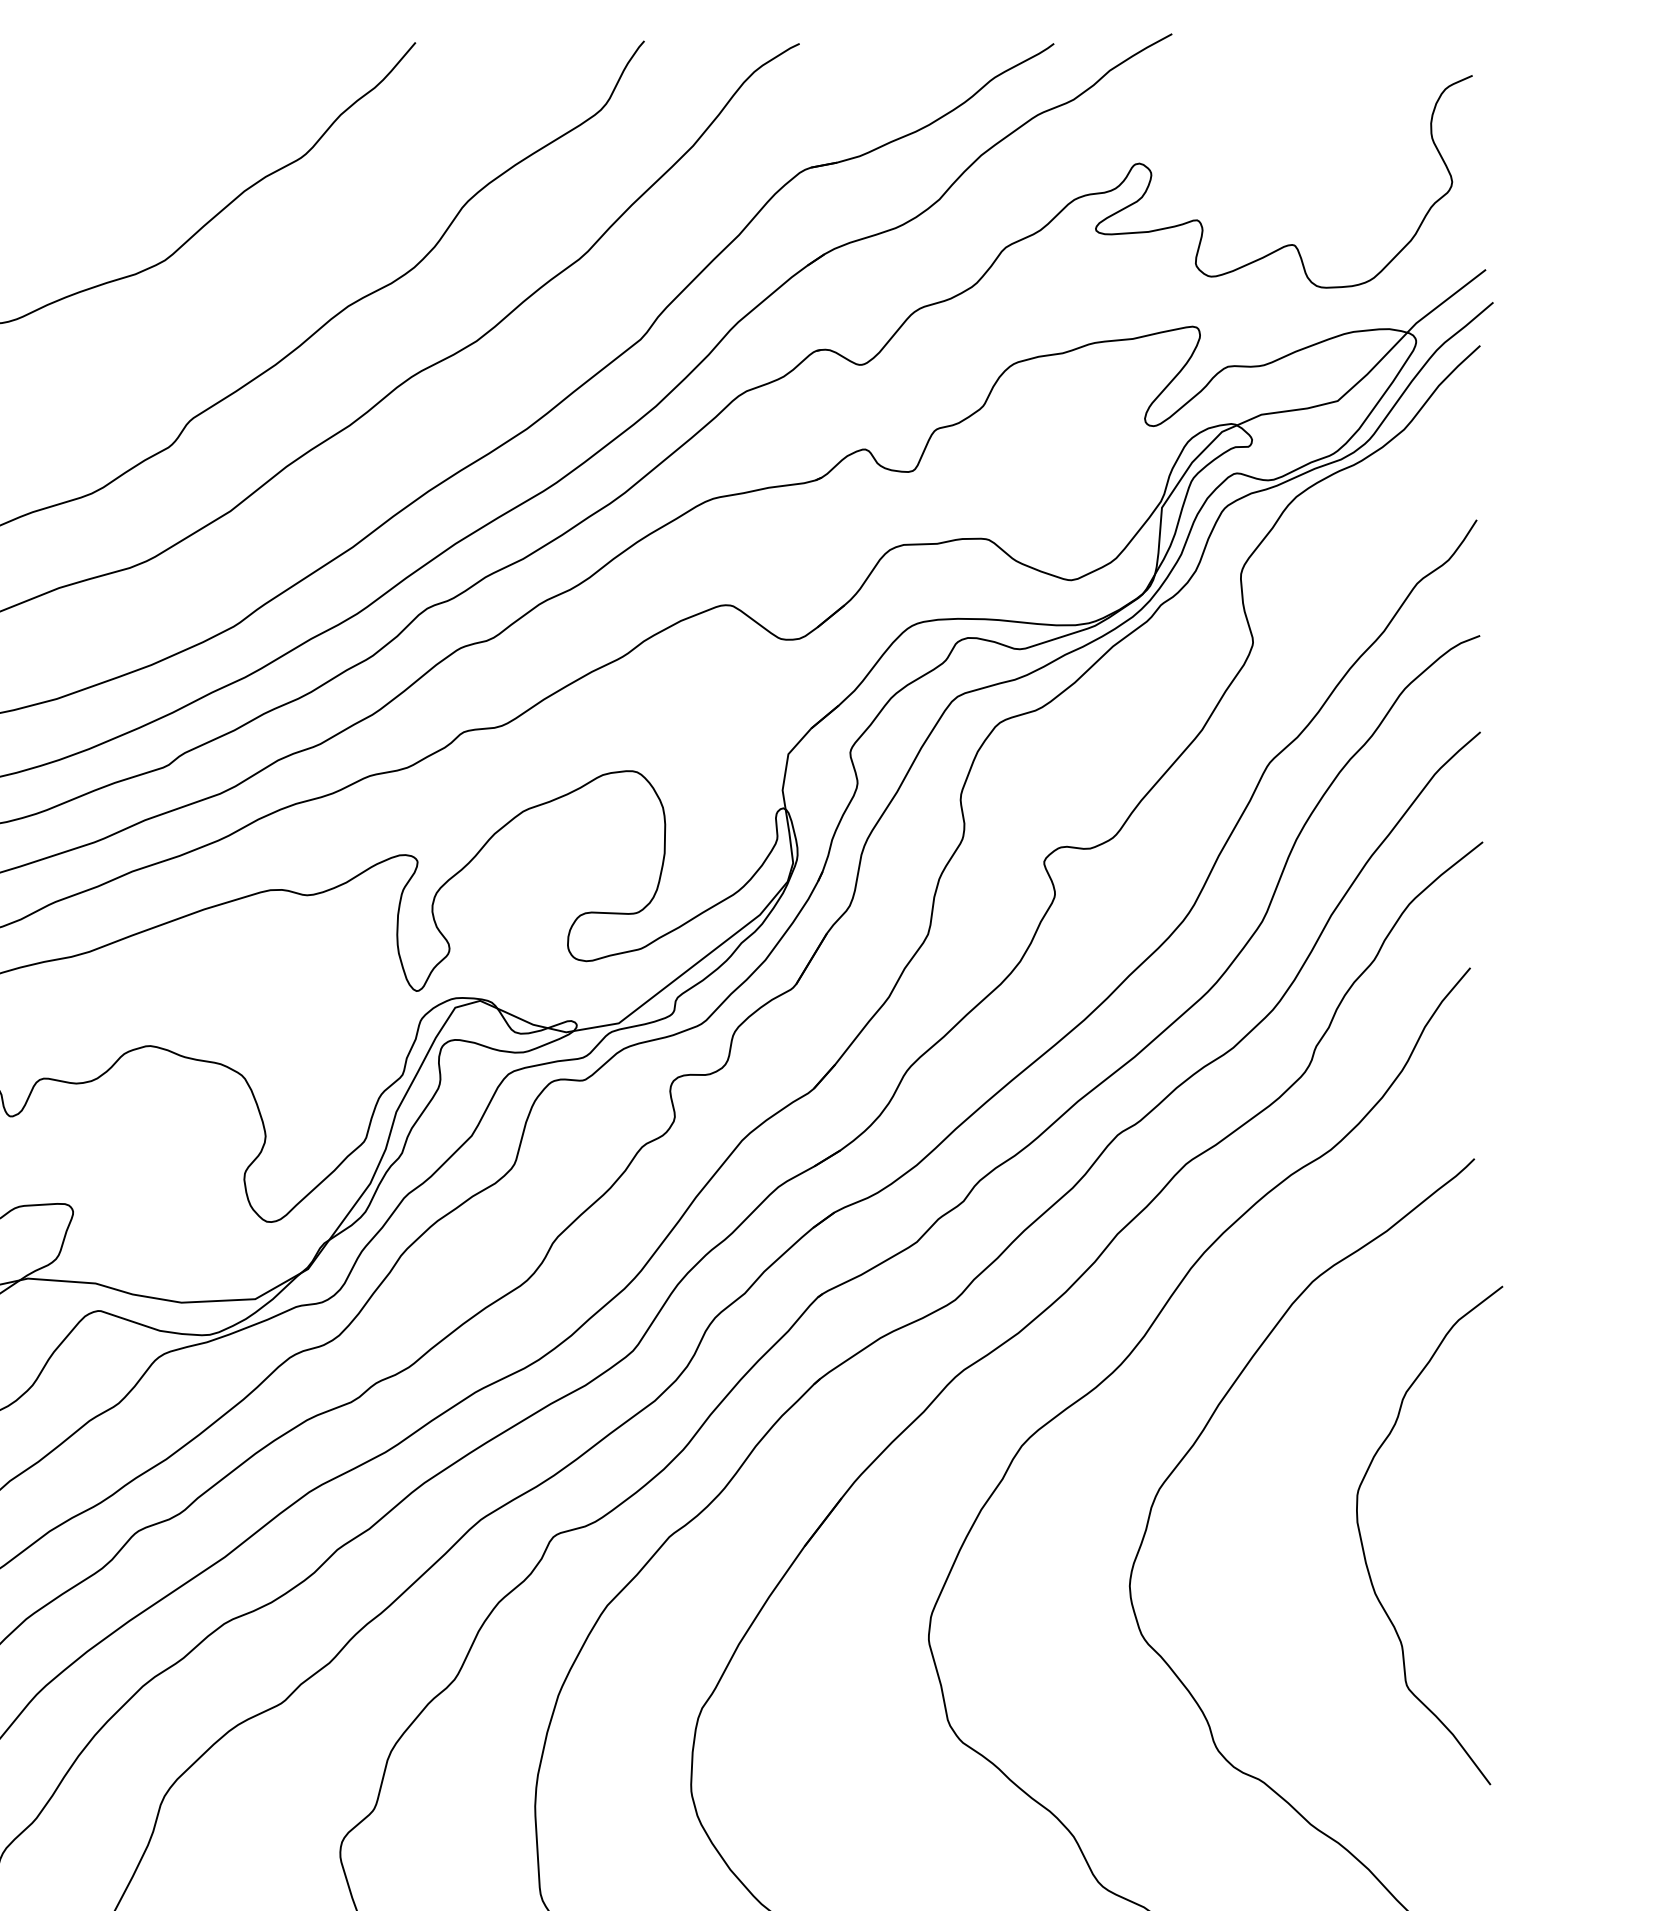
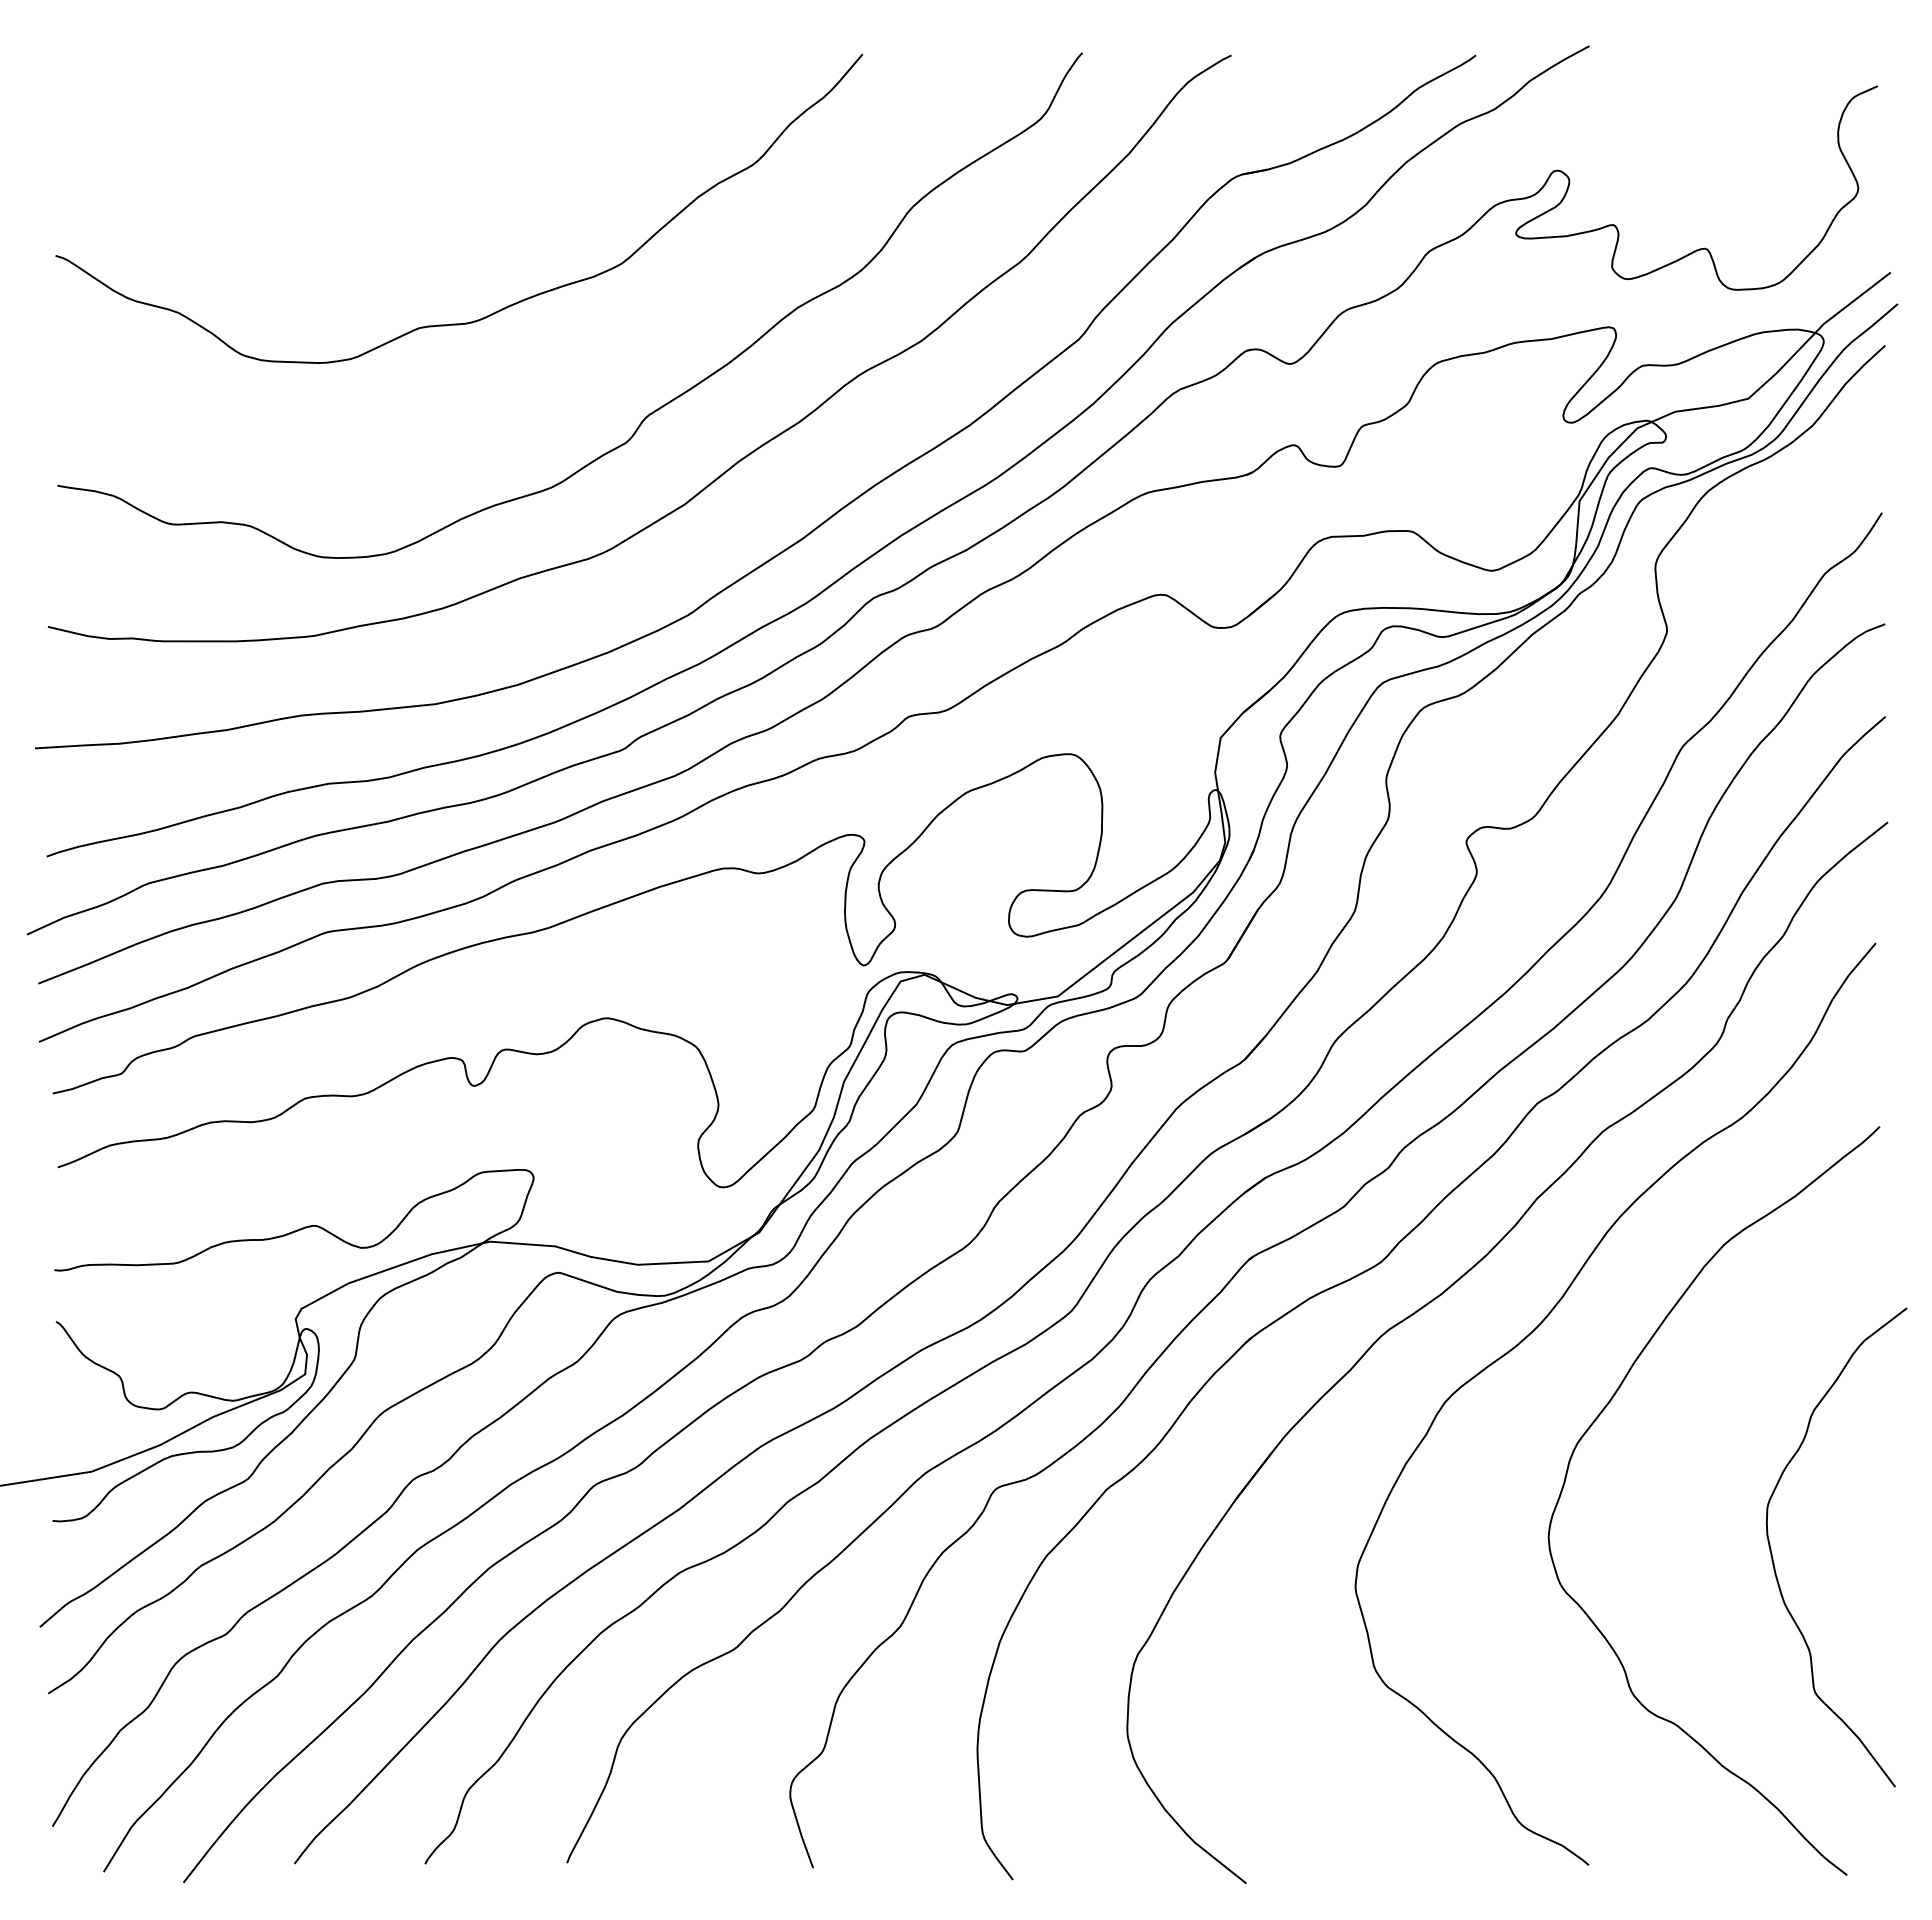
curve: (1363, 1547) -> (1773, 1558), moved

